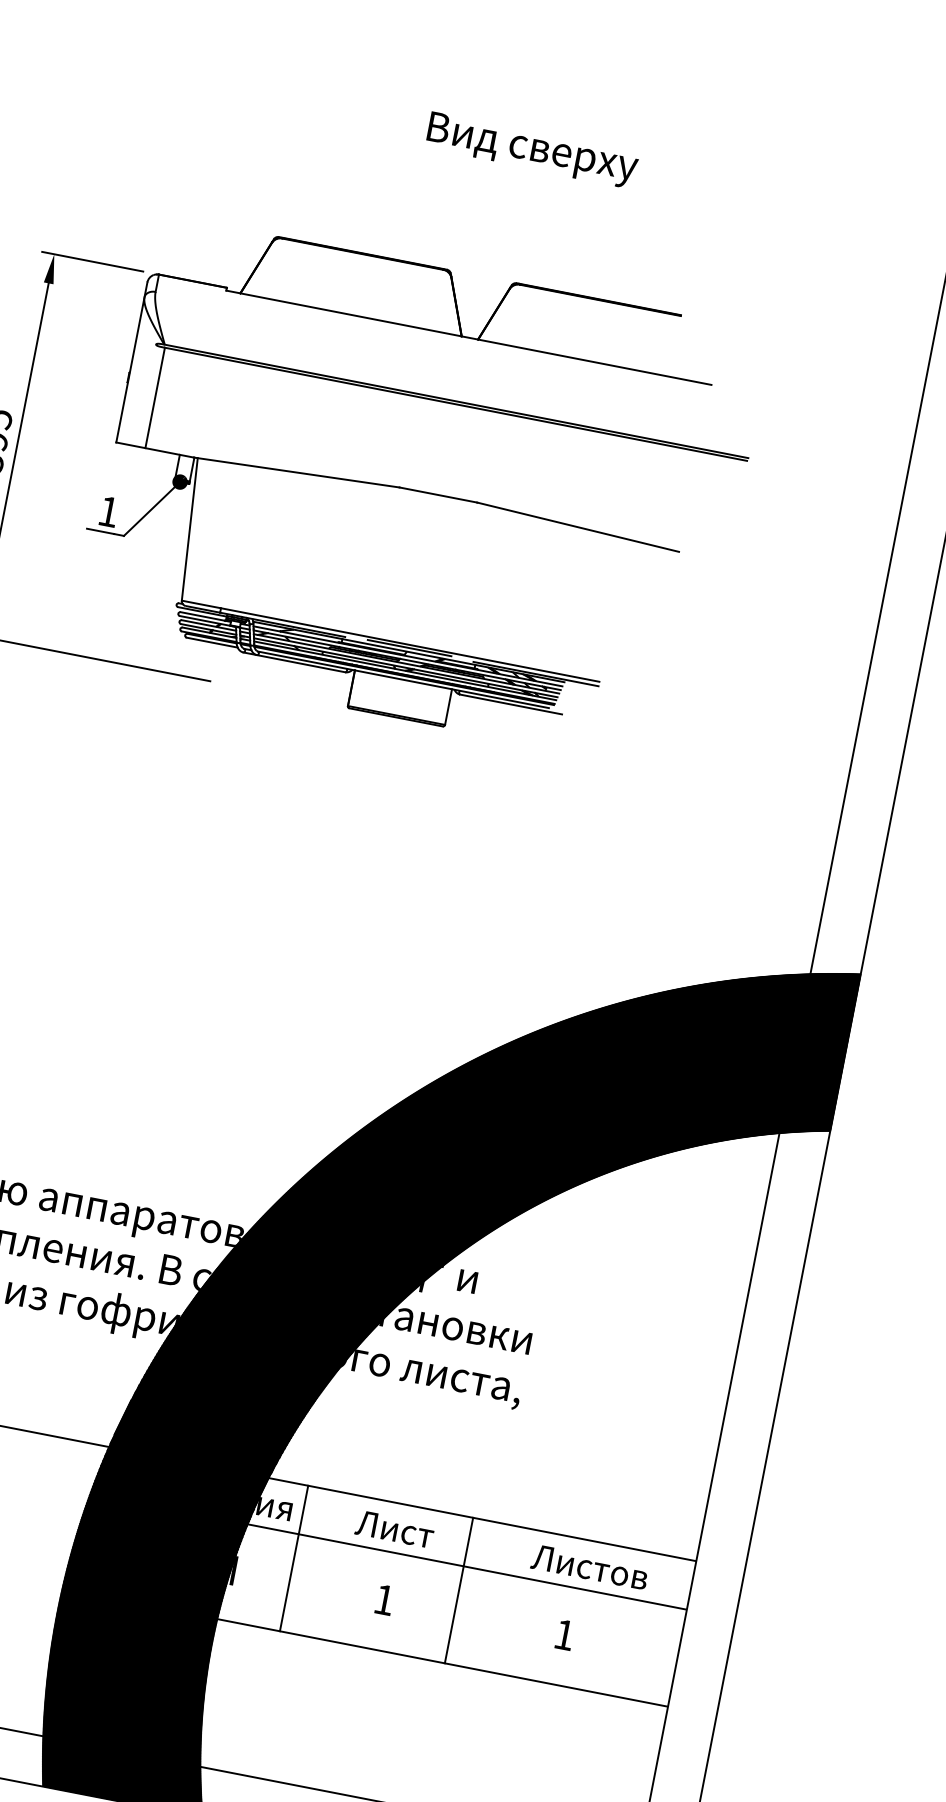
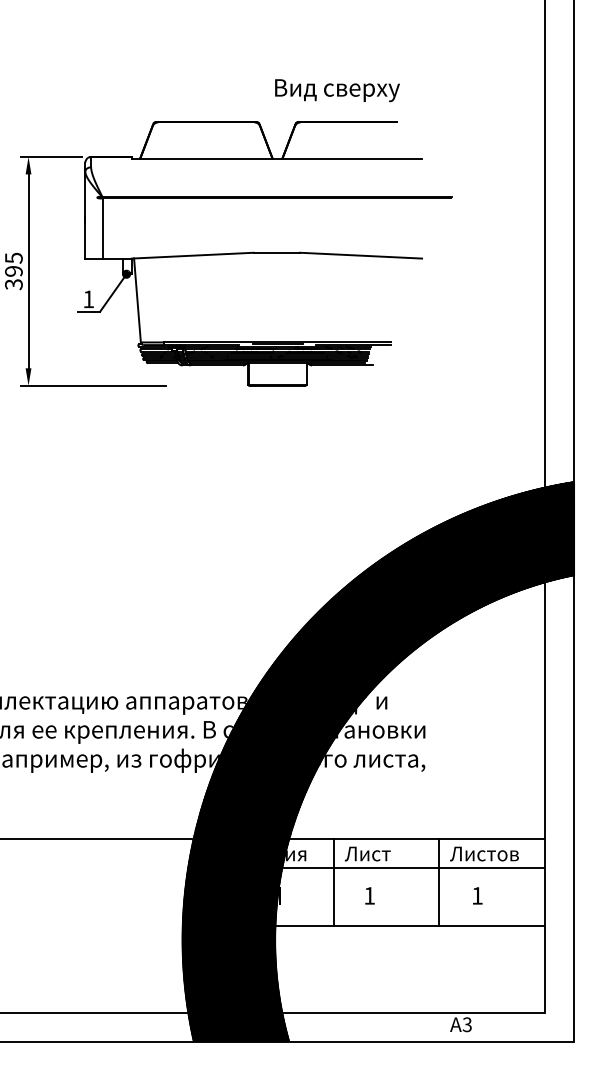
text: (532, 150) -> (337, 90), moved
line: (293, 1557) -> (333, 881), moved
line: (459, 1589) -> (438, 881), moved

